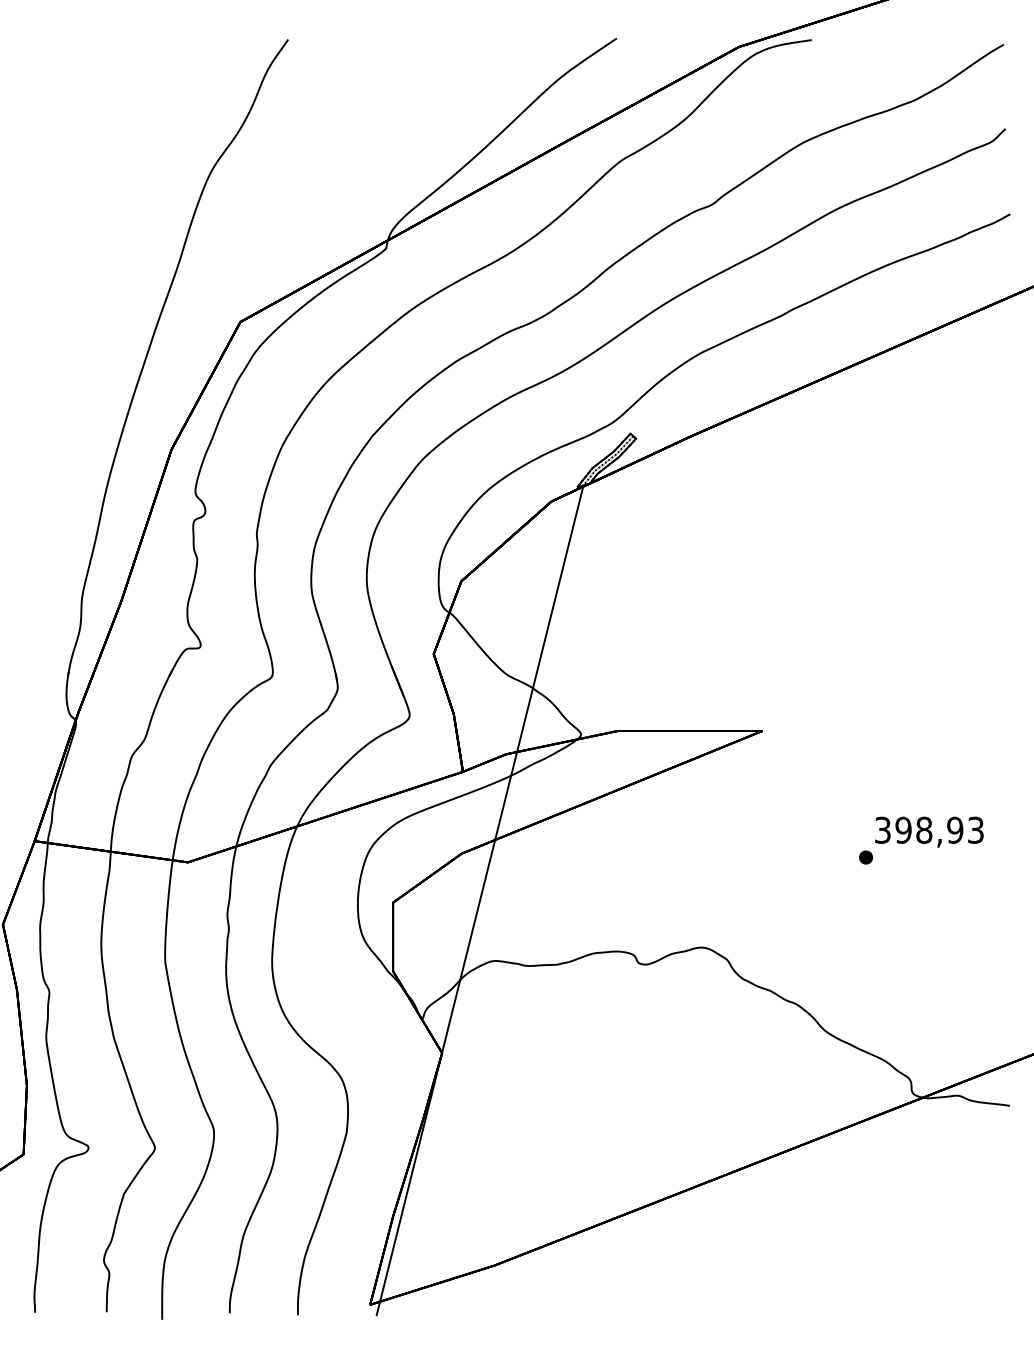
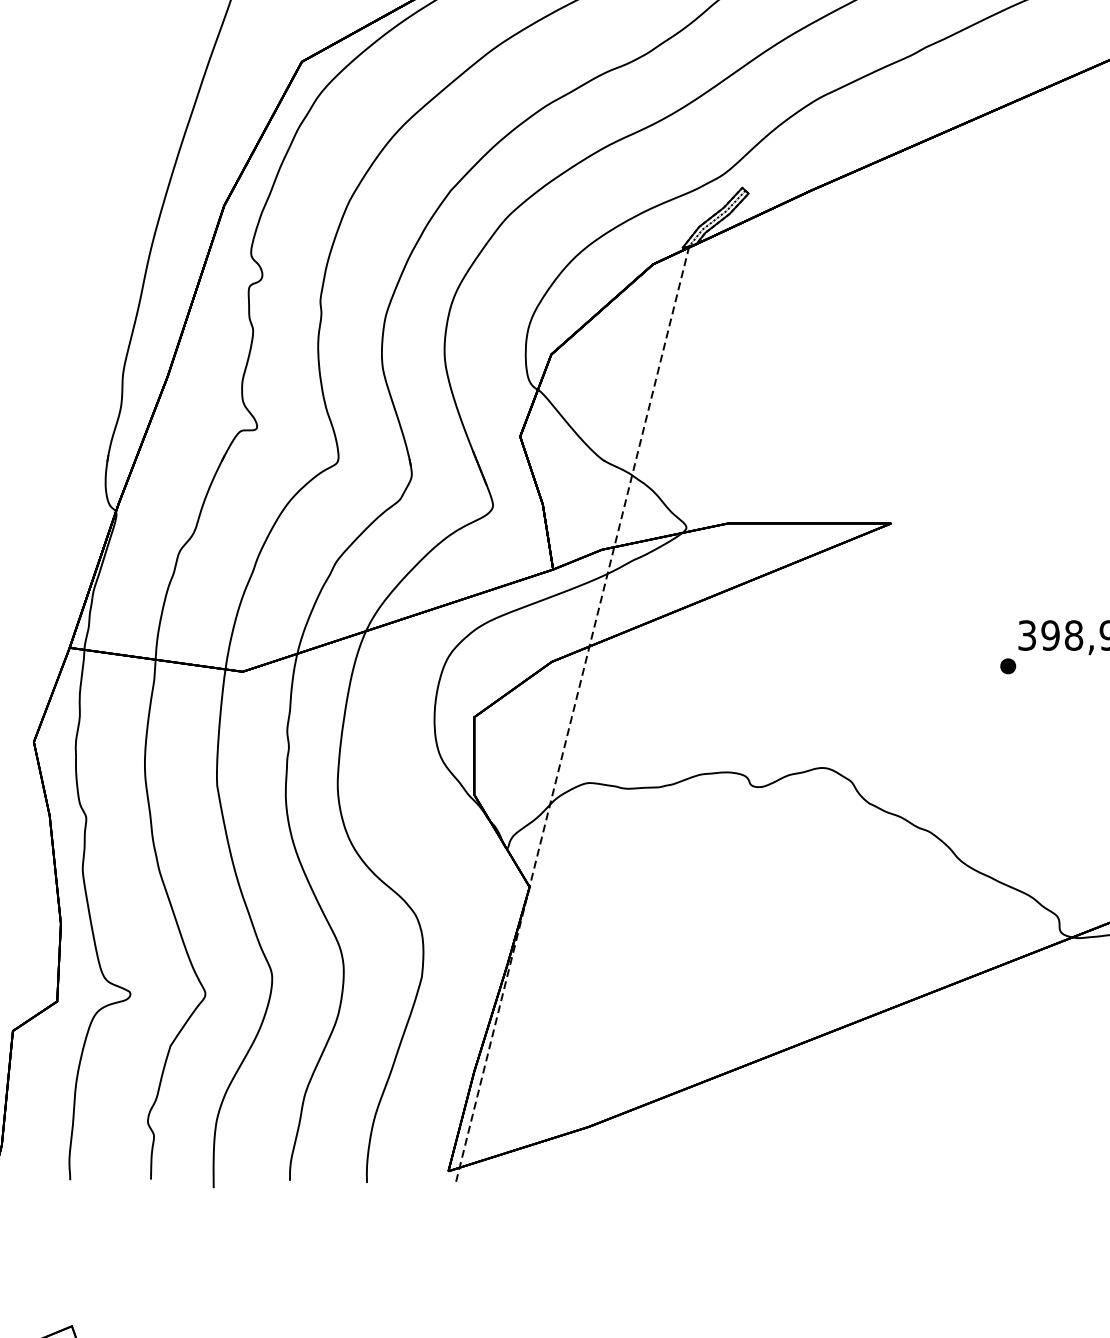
line: (479, 901) -> (571, 715), solid -> dashed

